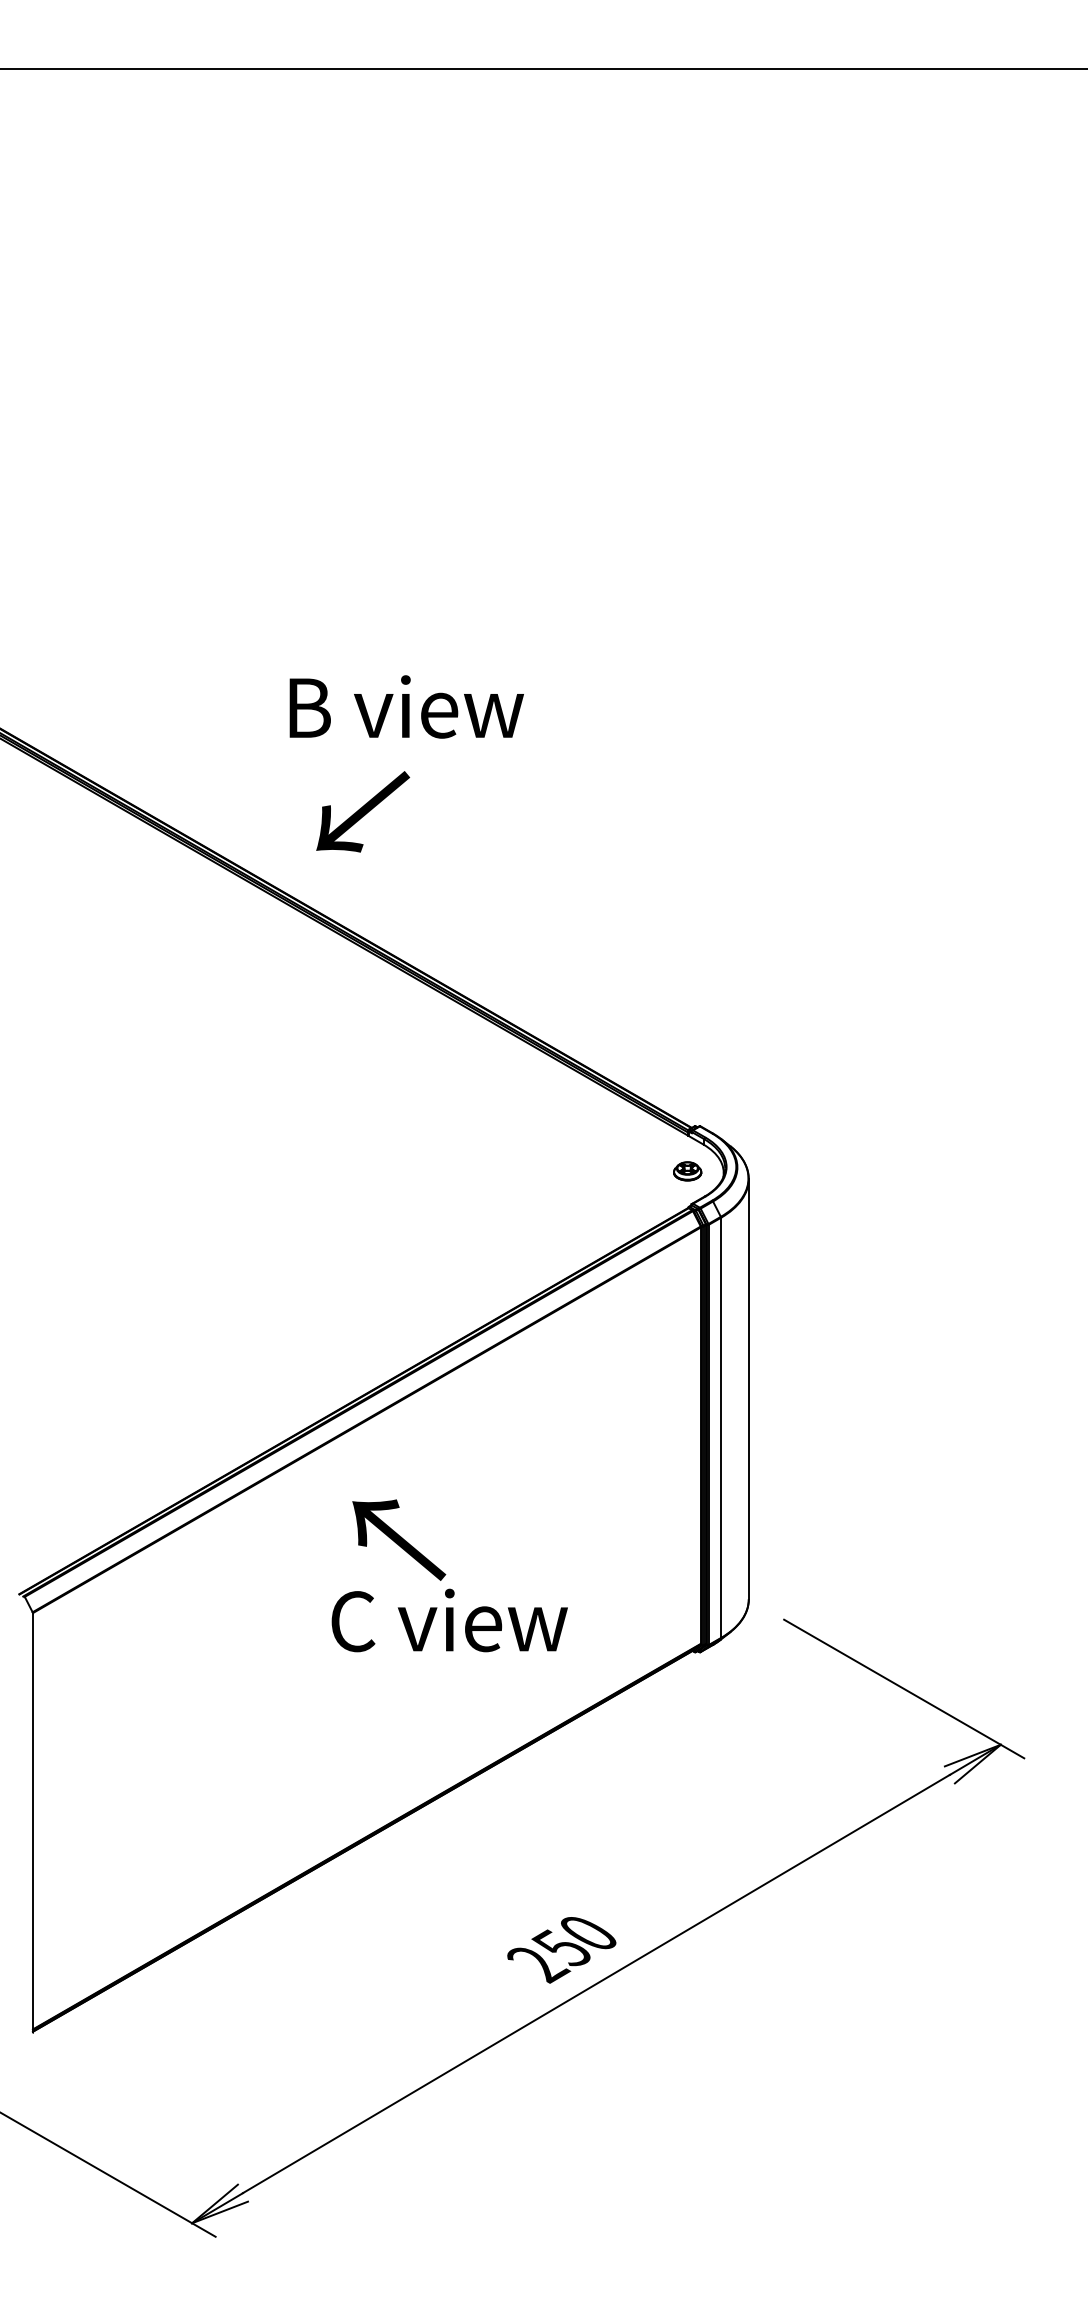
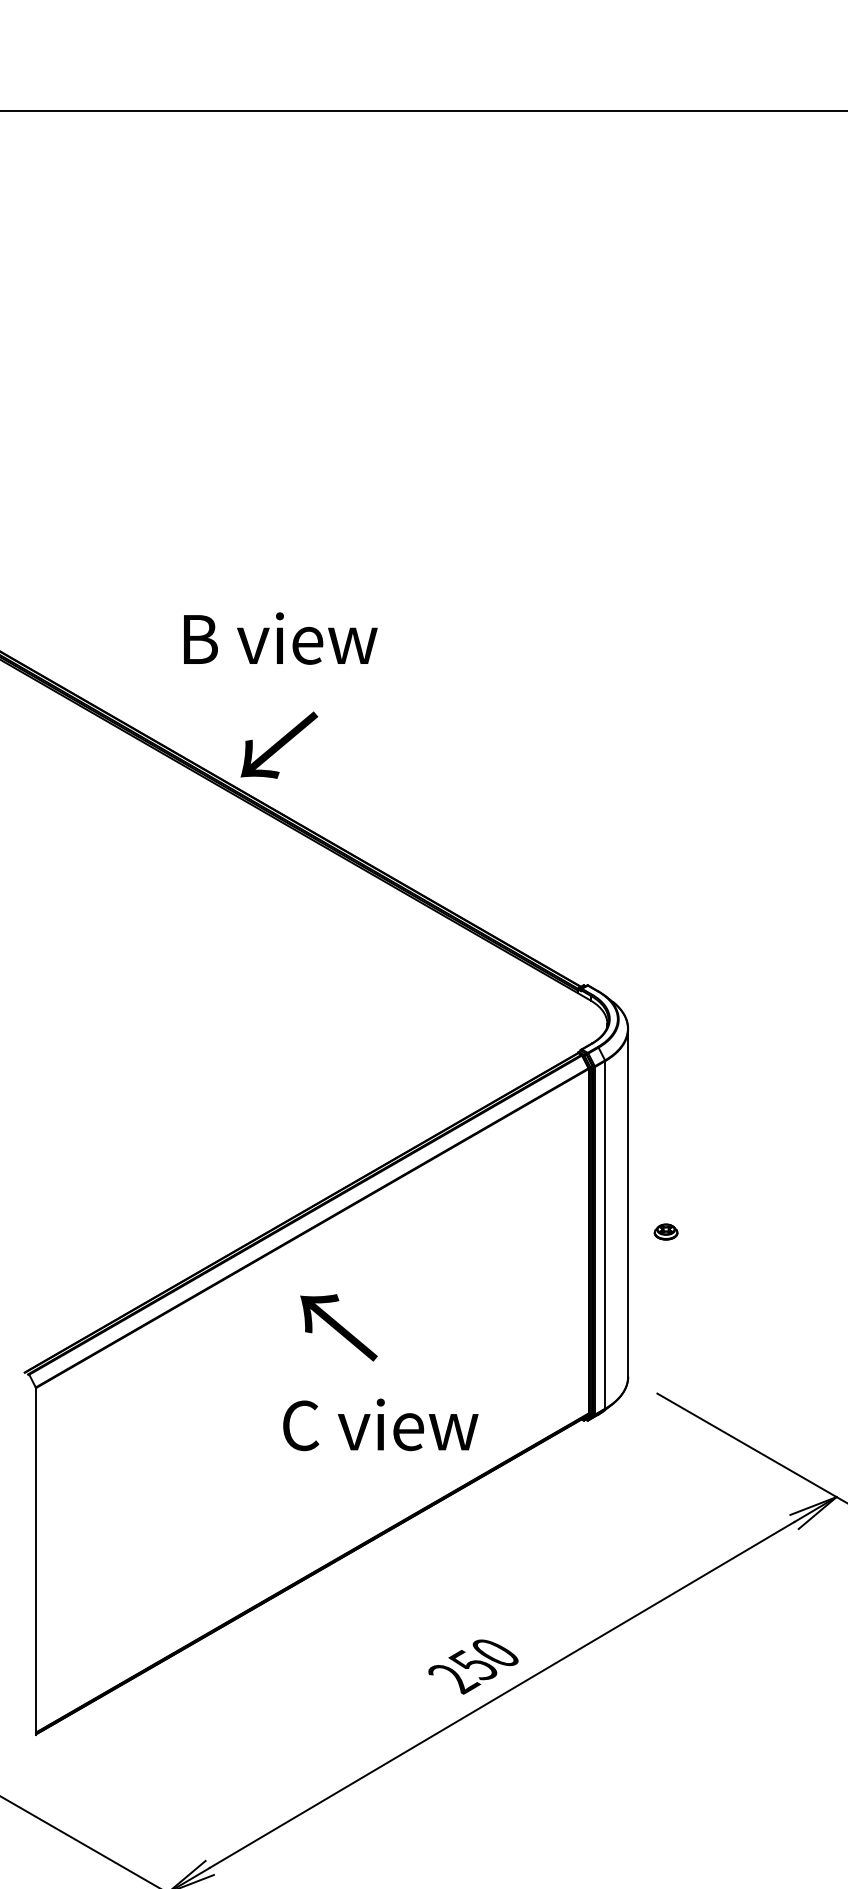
text: (406, 706) -> (280, 638), moved
text: (363, 811) -> (279, 744), moved
part: (687, 1171) -> (665, 1232), moved
text: (449, 1620) -> (380, 1424), moved

